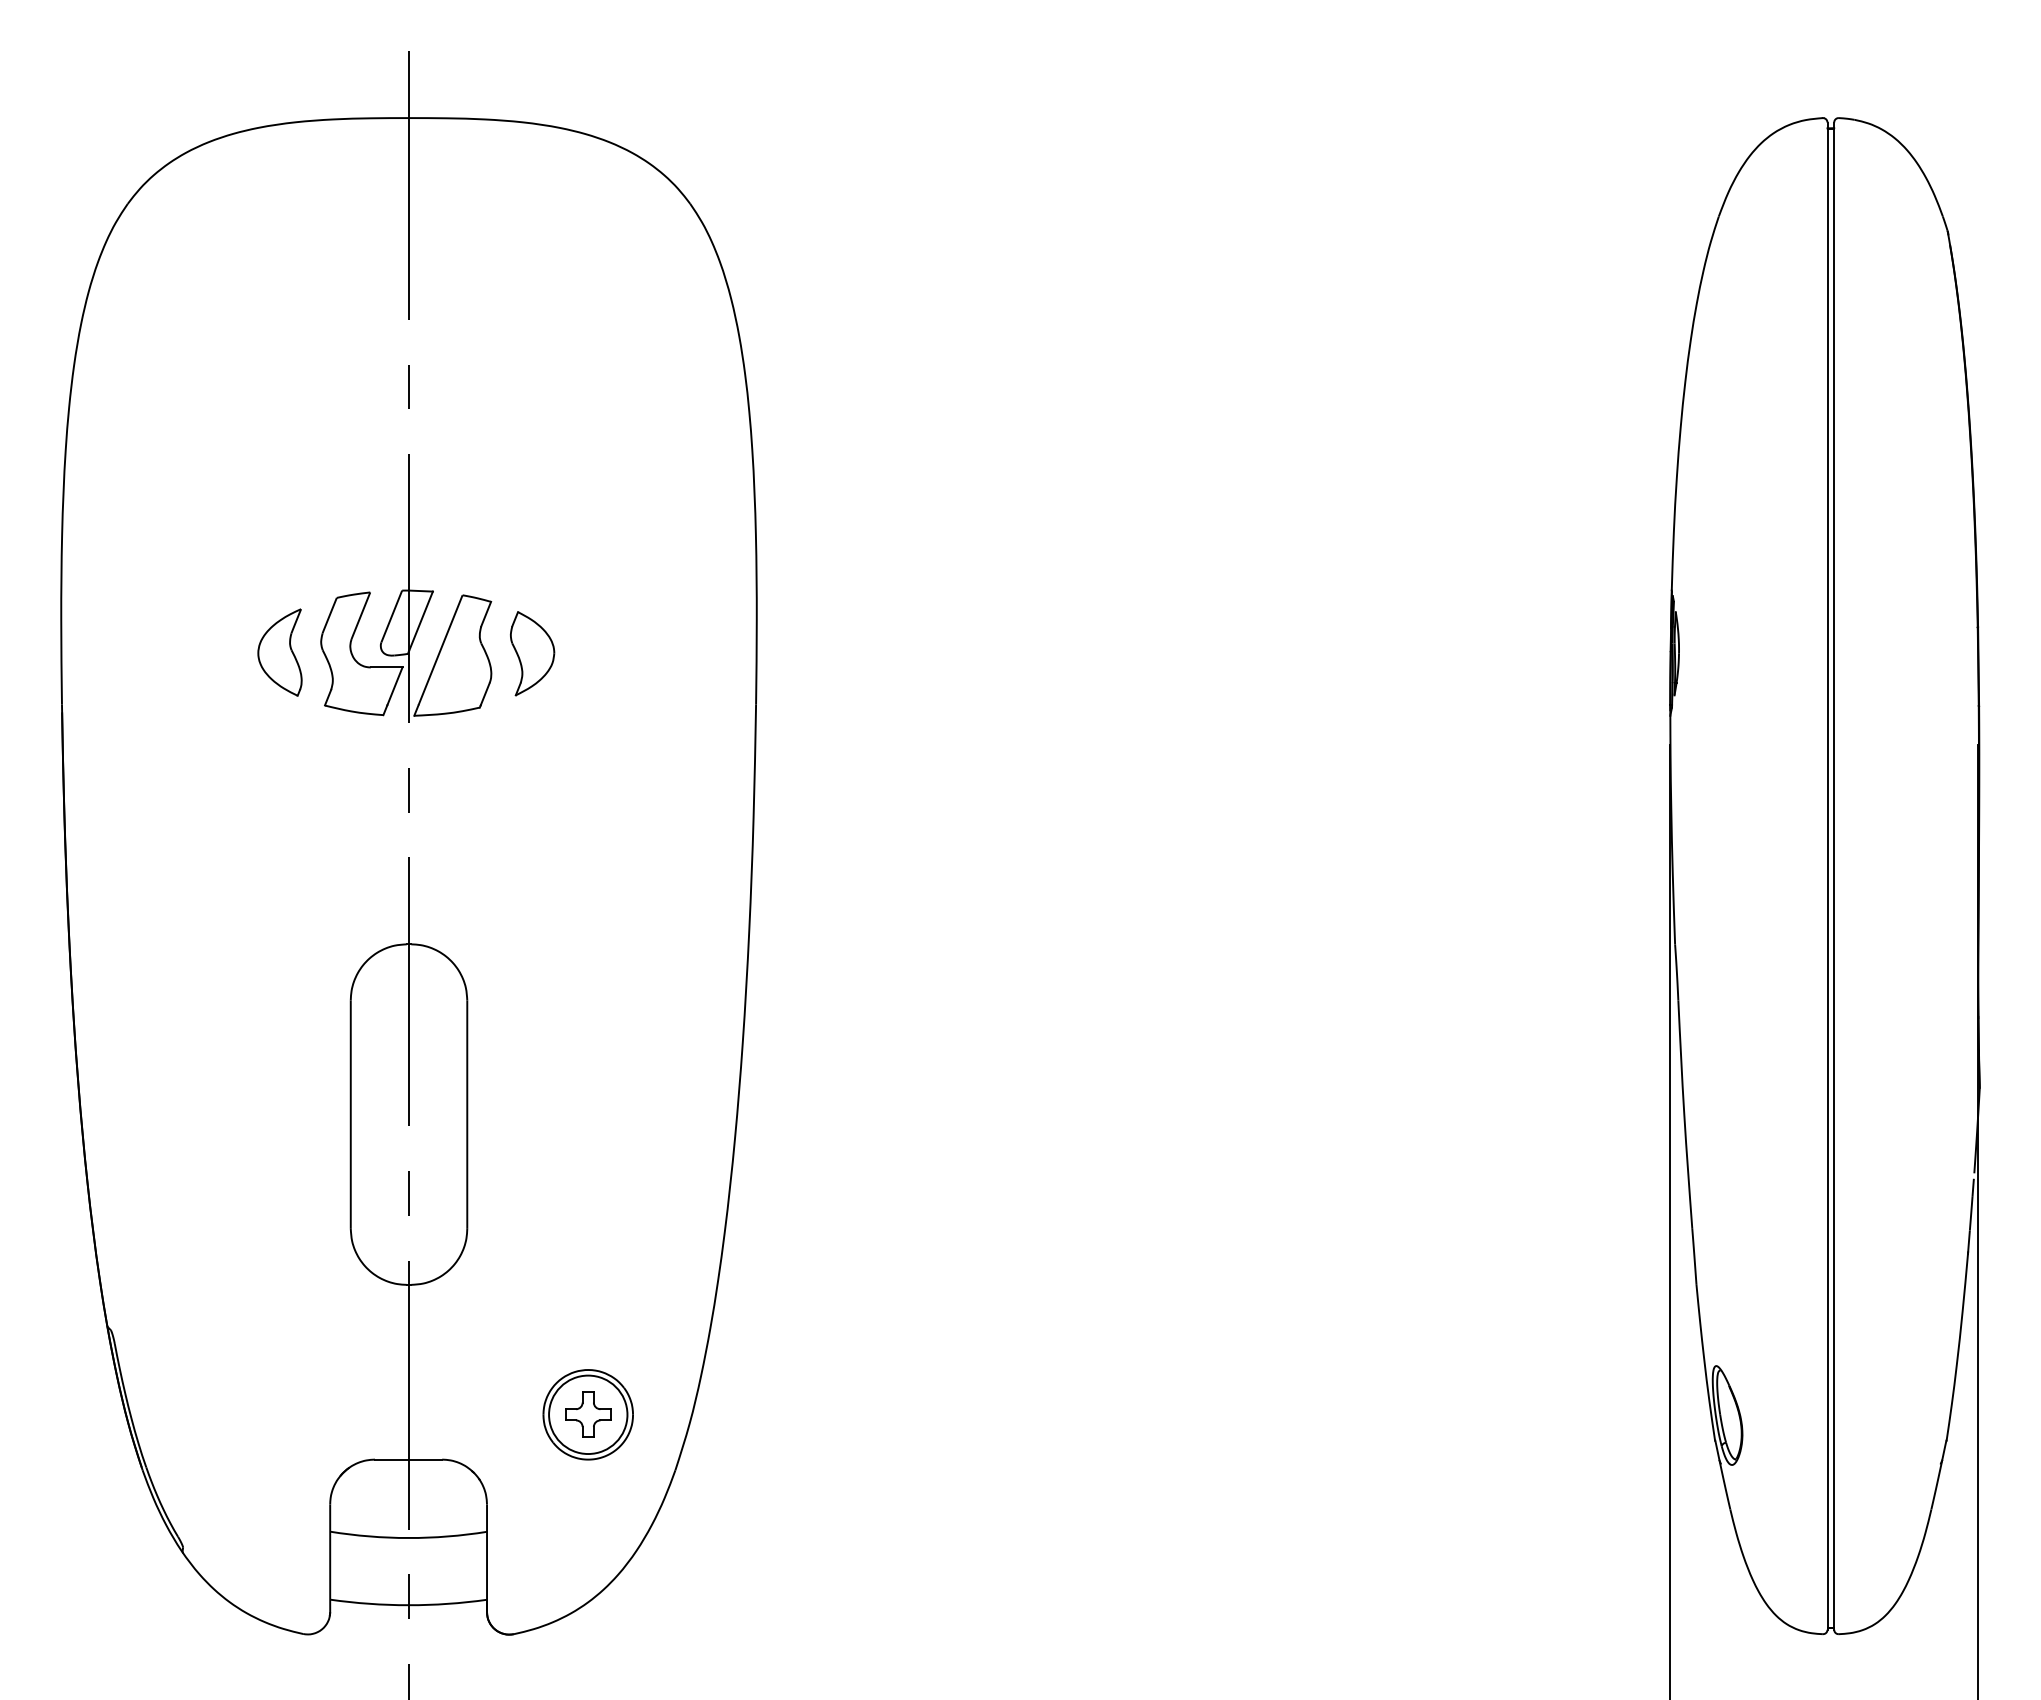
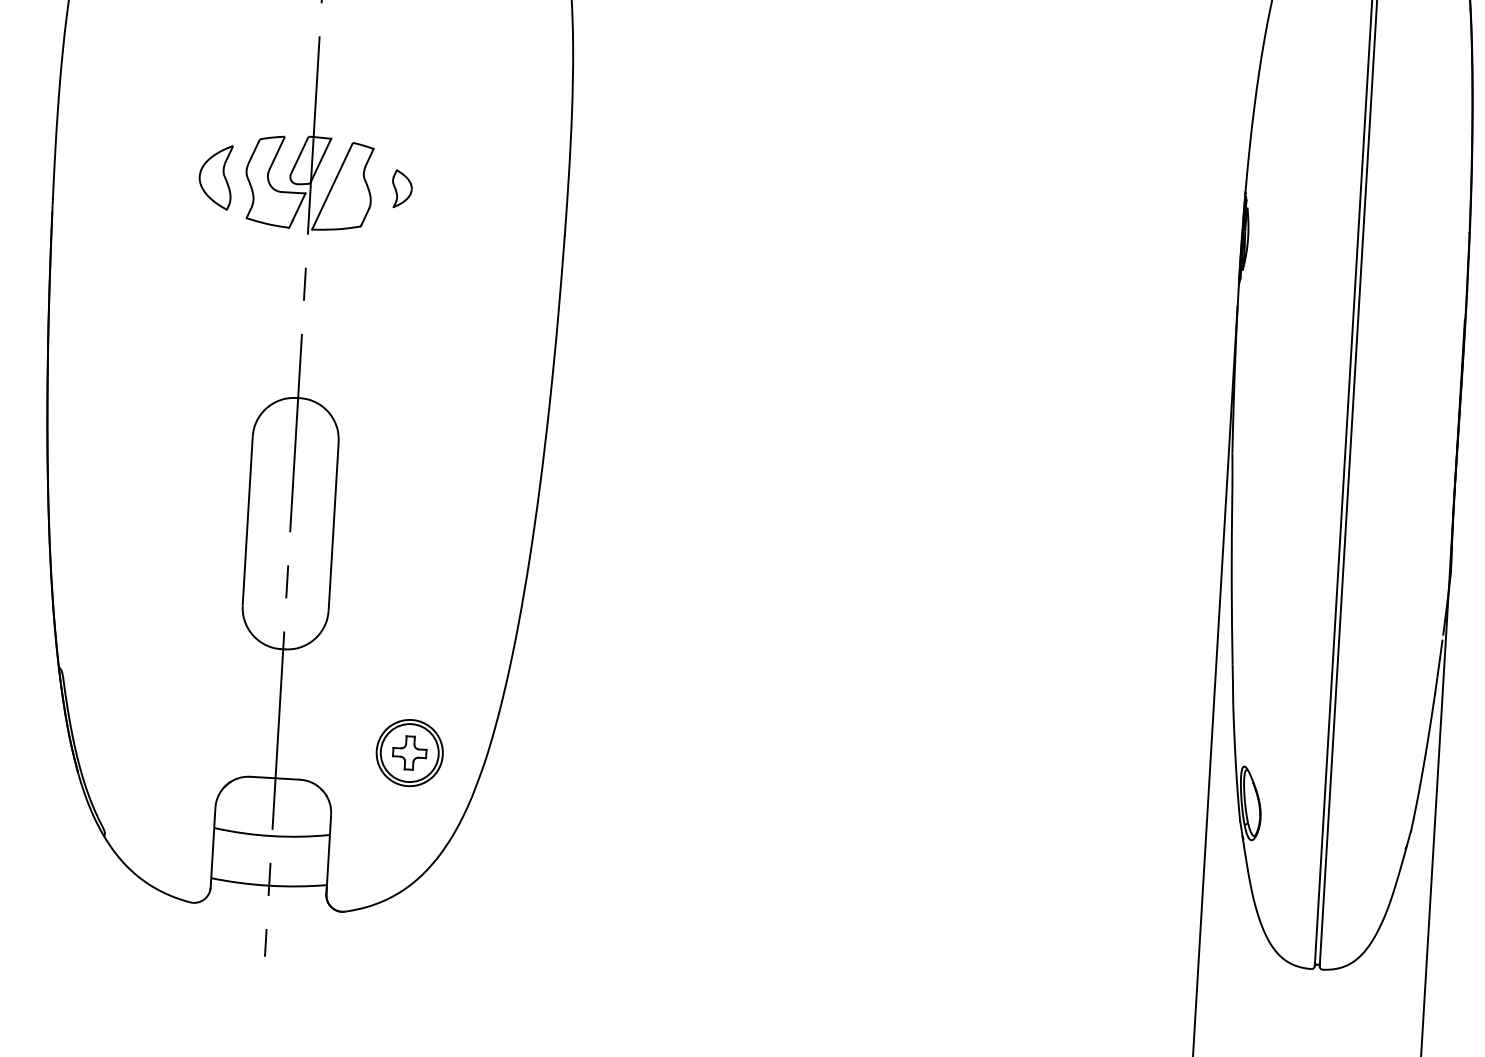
part: (532, 653) -> (402, 188), size x0.6

